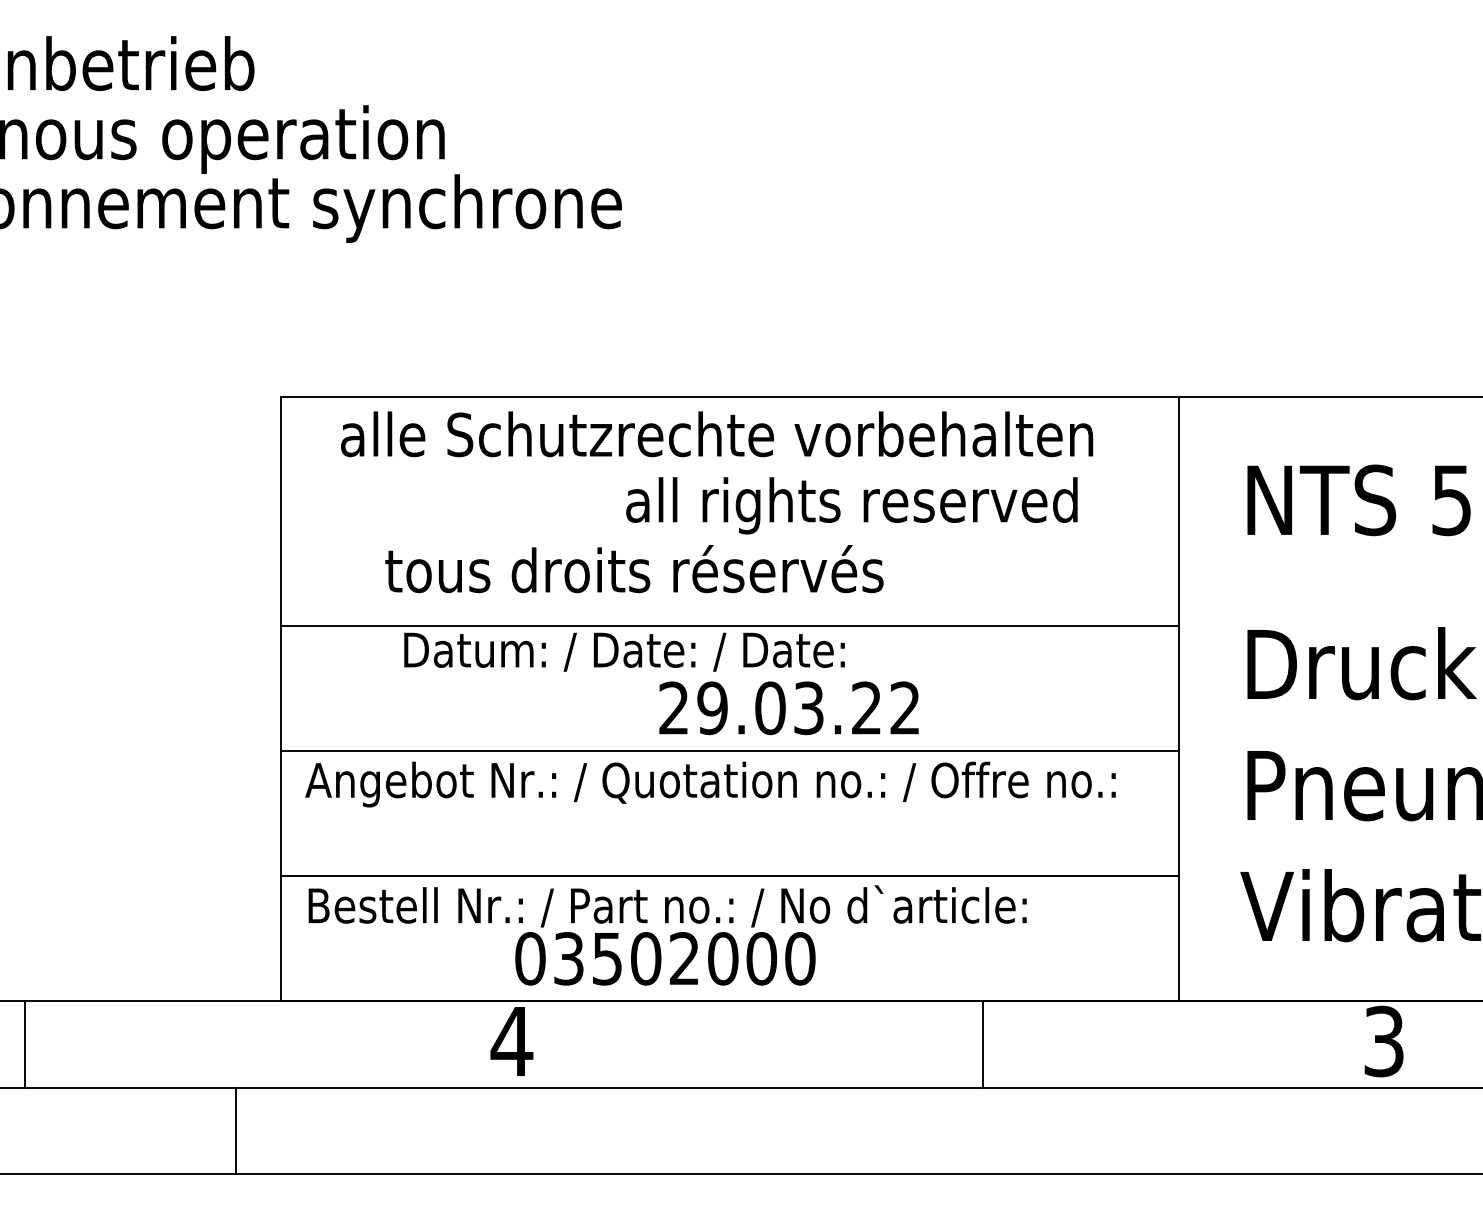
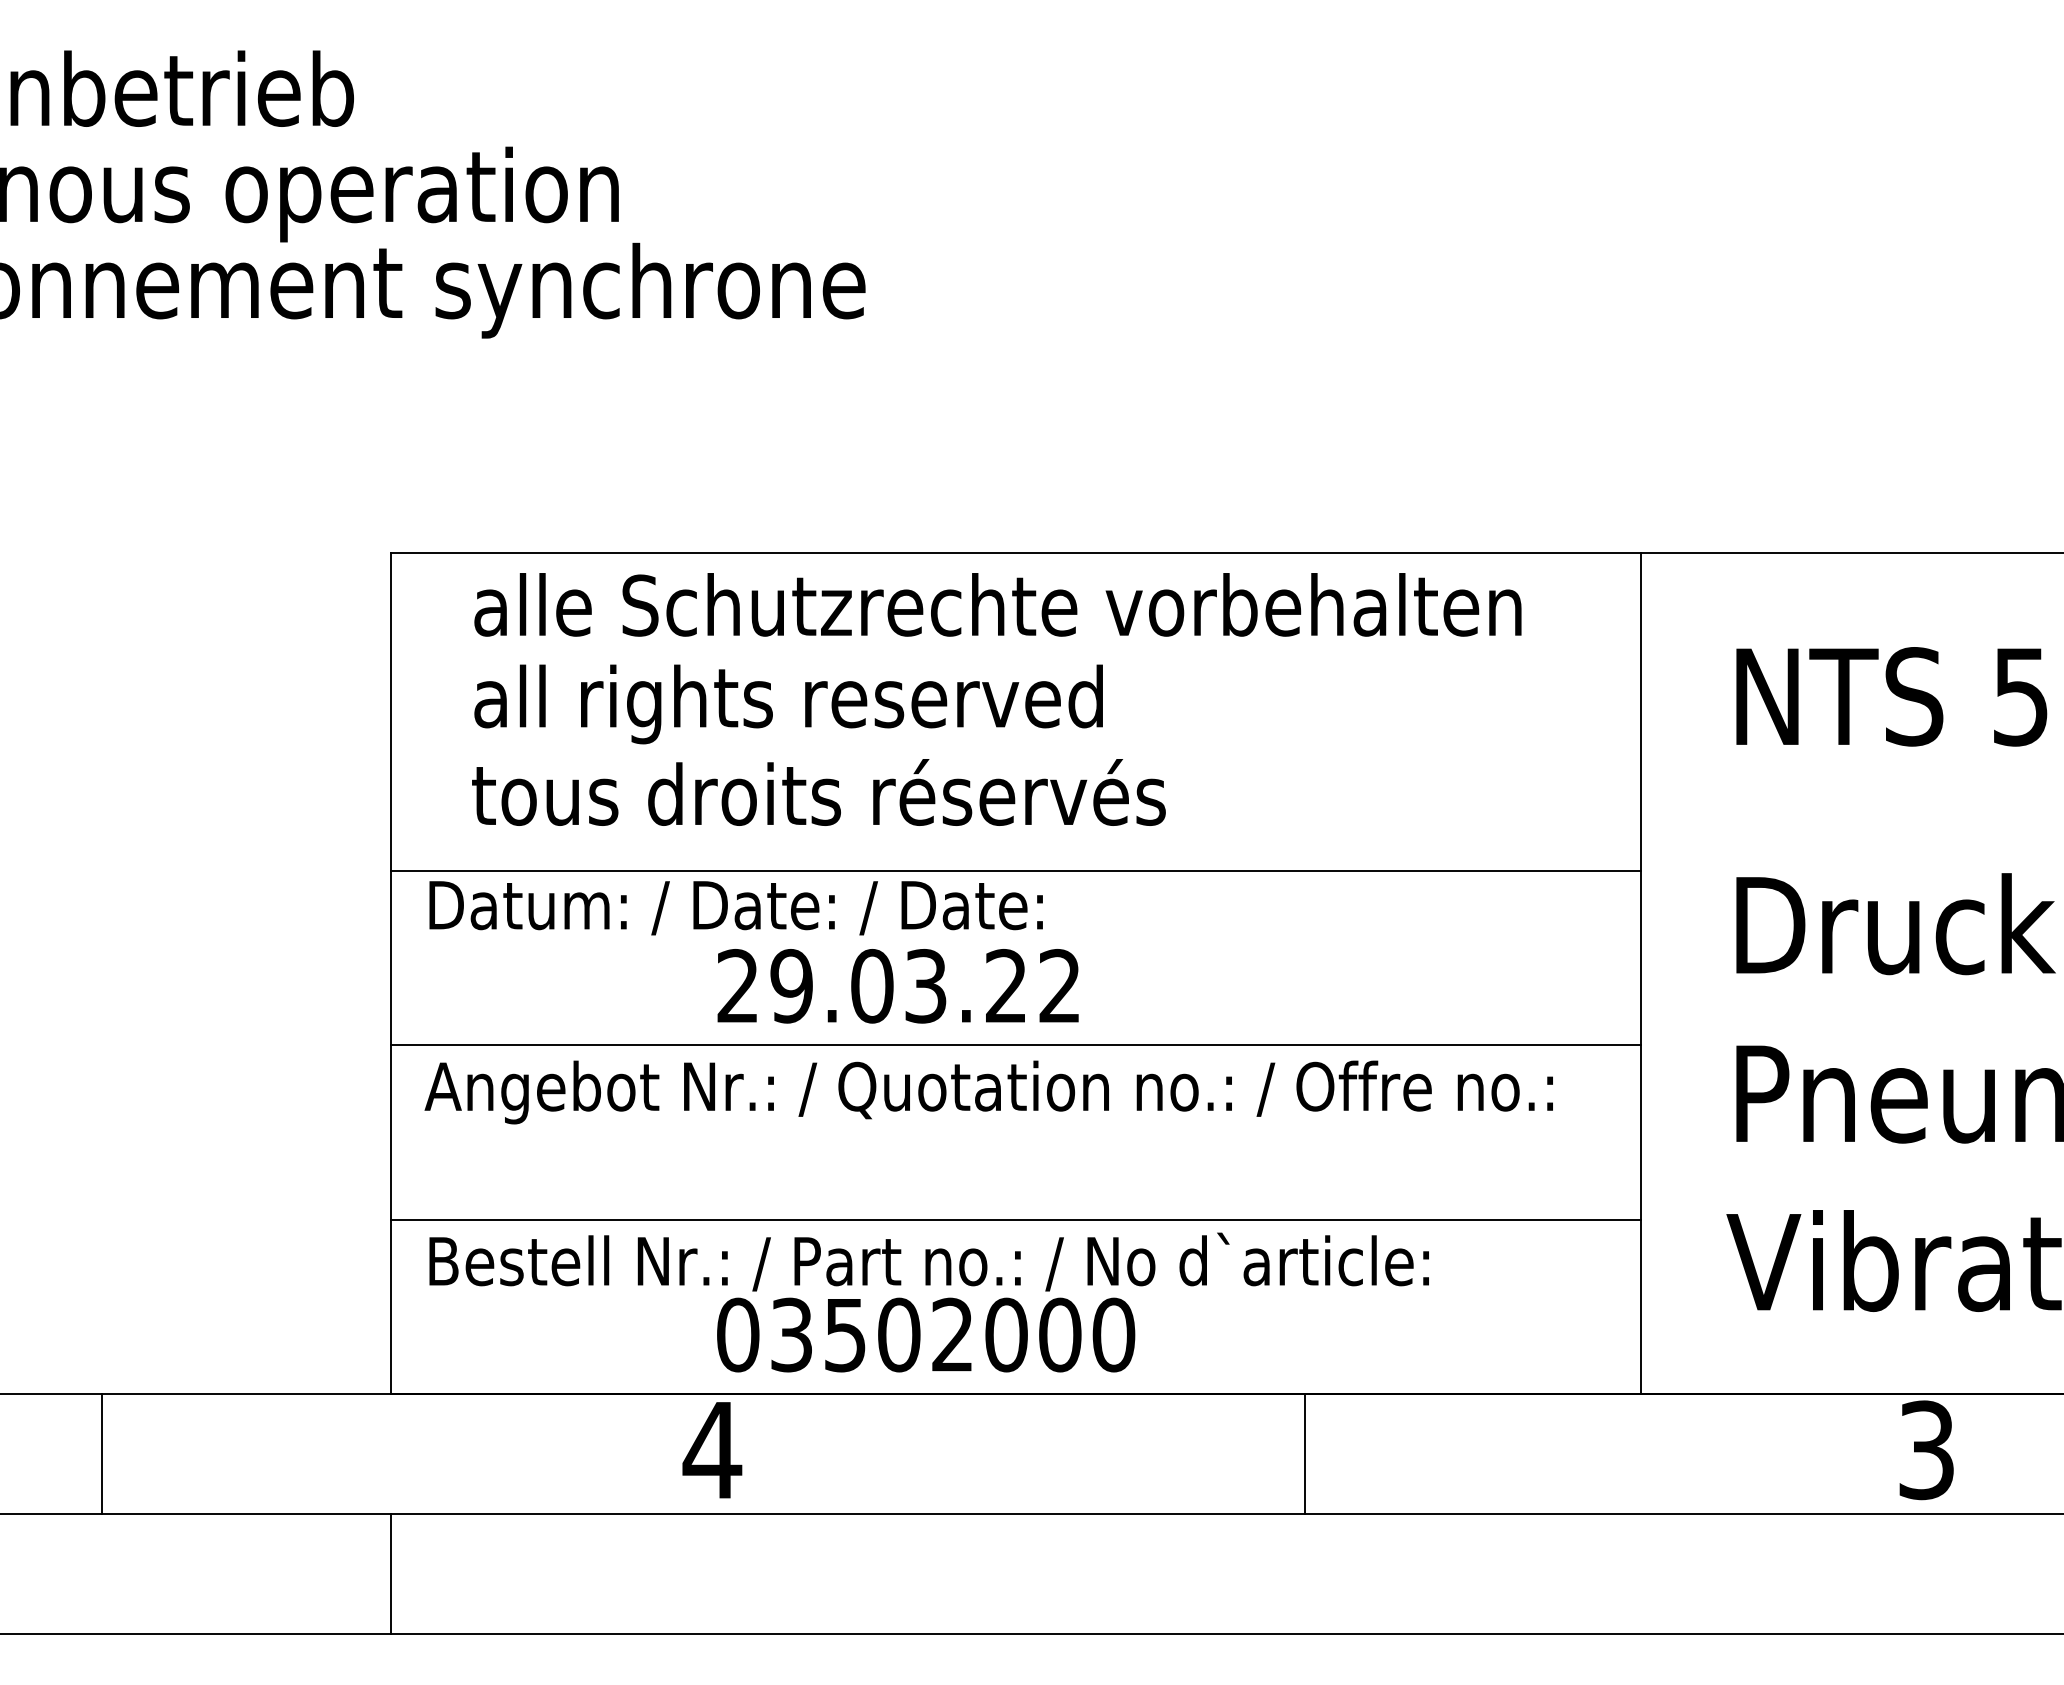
text: (851, 505) -> (788, 704), moved
text: (634, 569) -> (818, 792), moved
text: (624, 652) -> (735, 908), moved
text: (788, 708) -> (897, 986), moved
line: (24, 1044) -> (102, 1454), moved
line: (982, 1044) -> (1304, 1454), moved
line: (235, 1130) -> (390, 1574), moved

